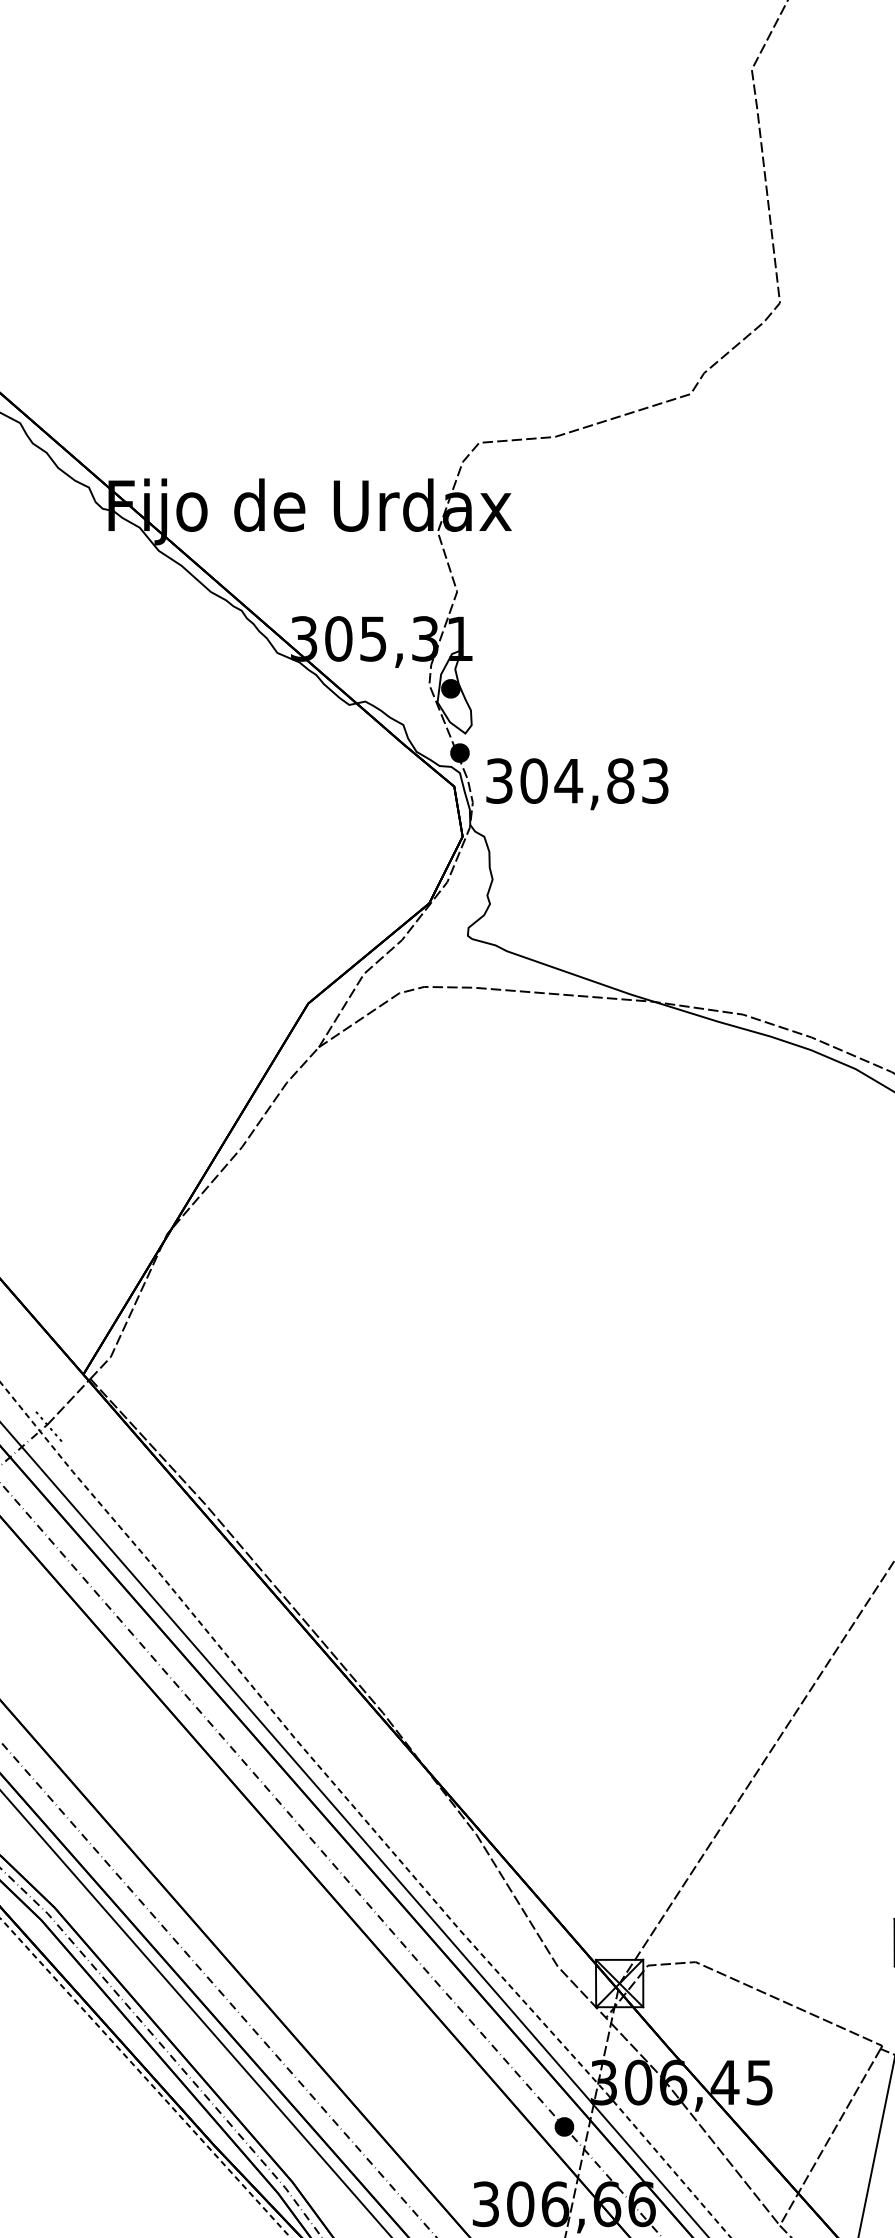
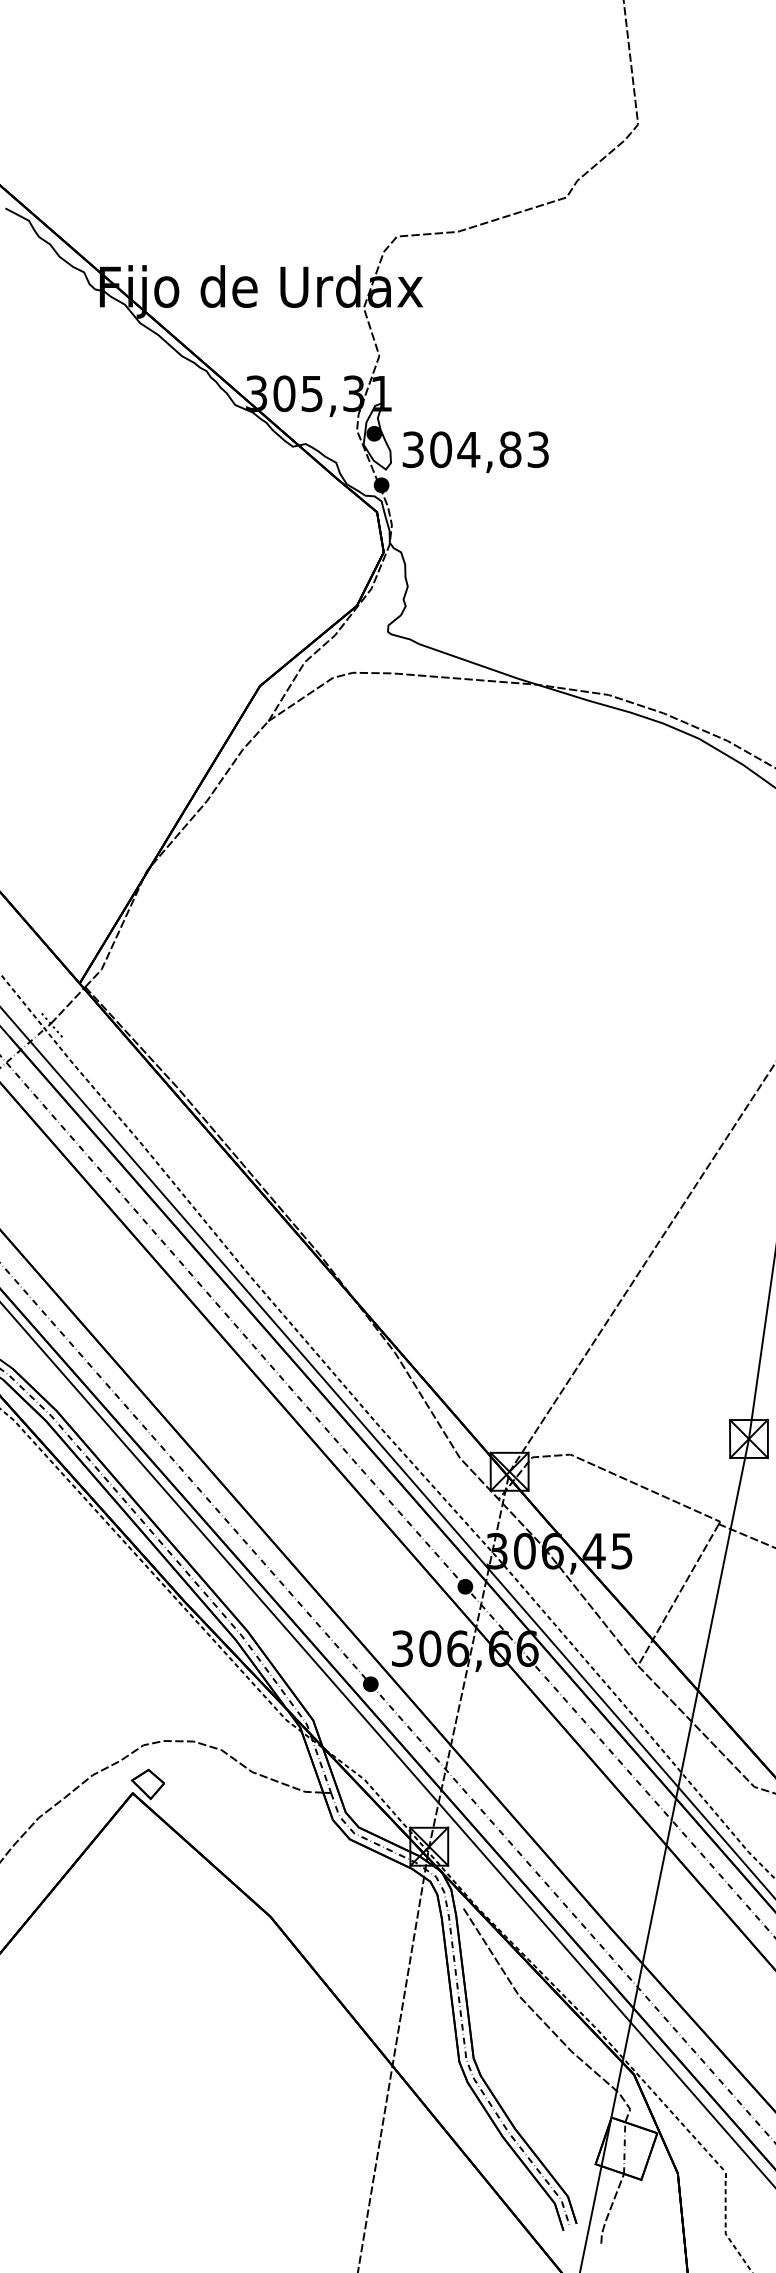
text: (577, 783) -> (475, 451), moved

